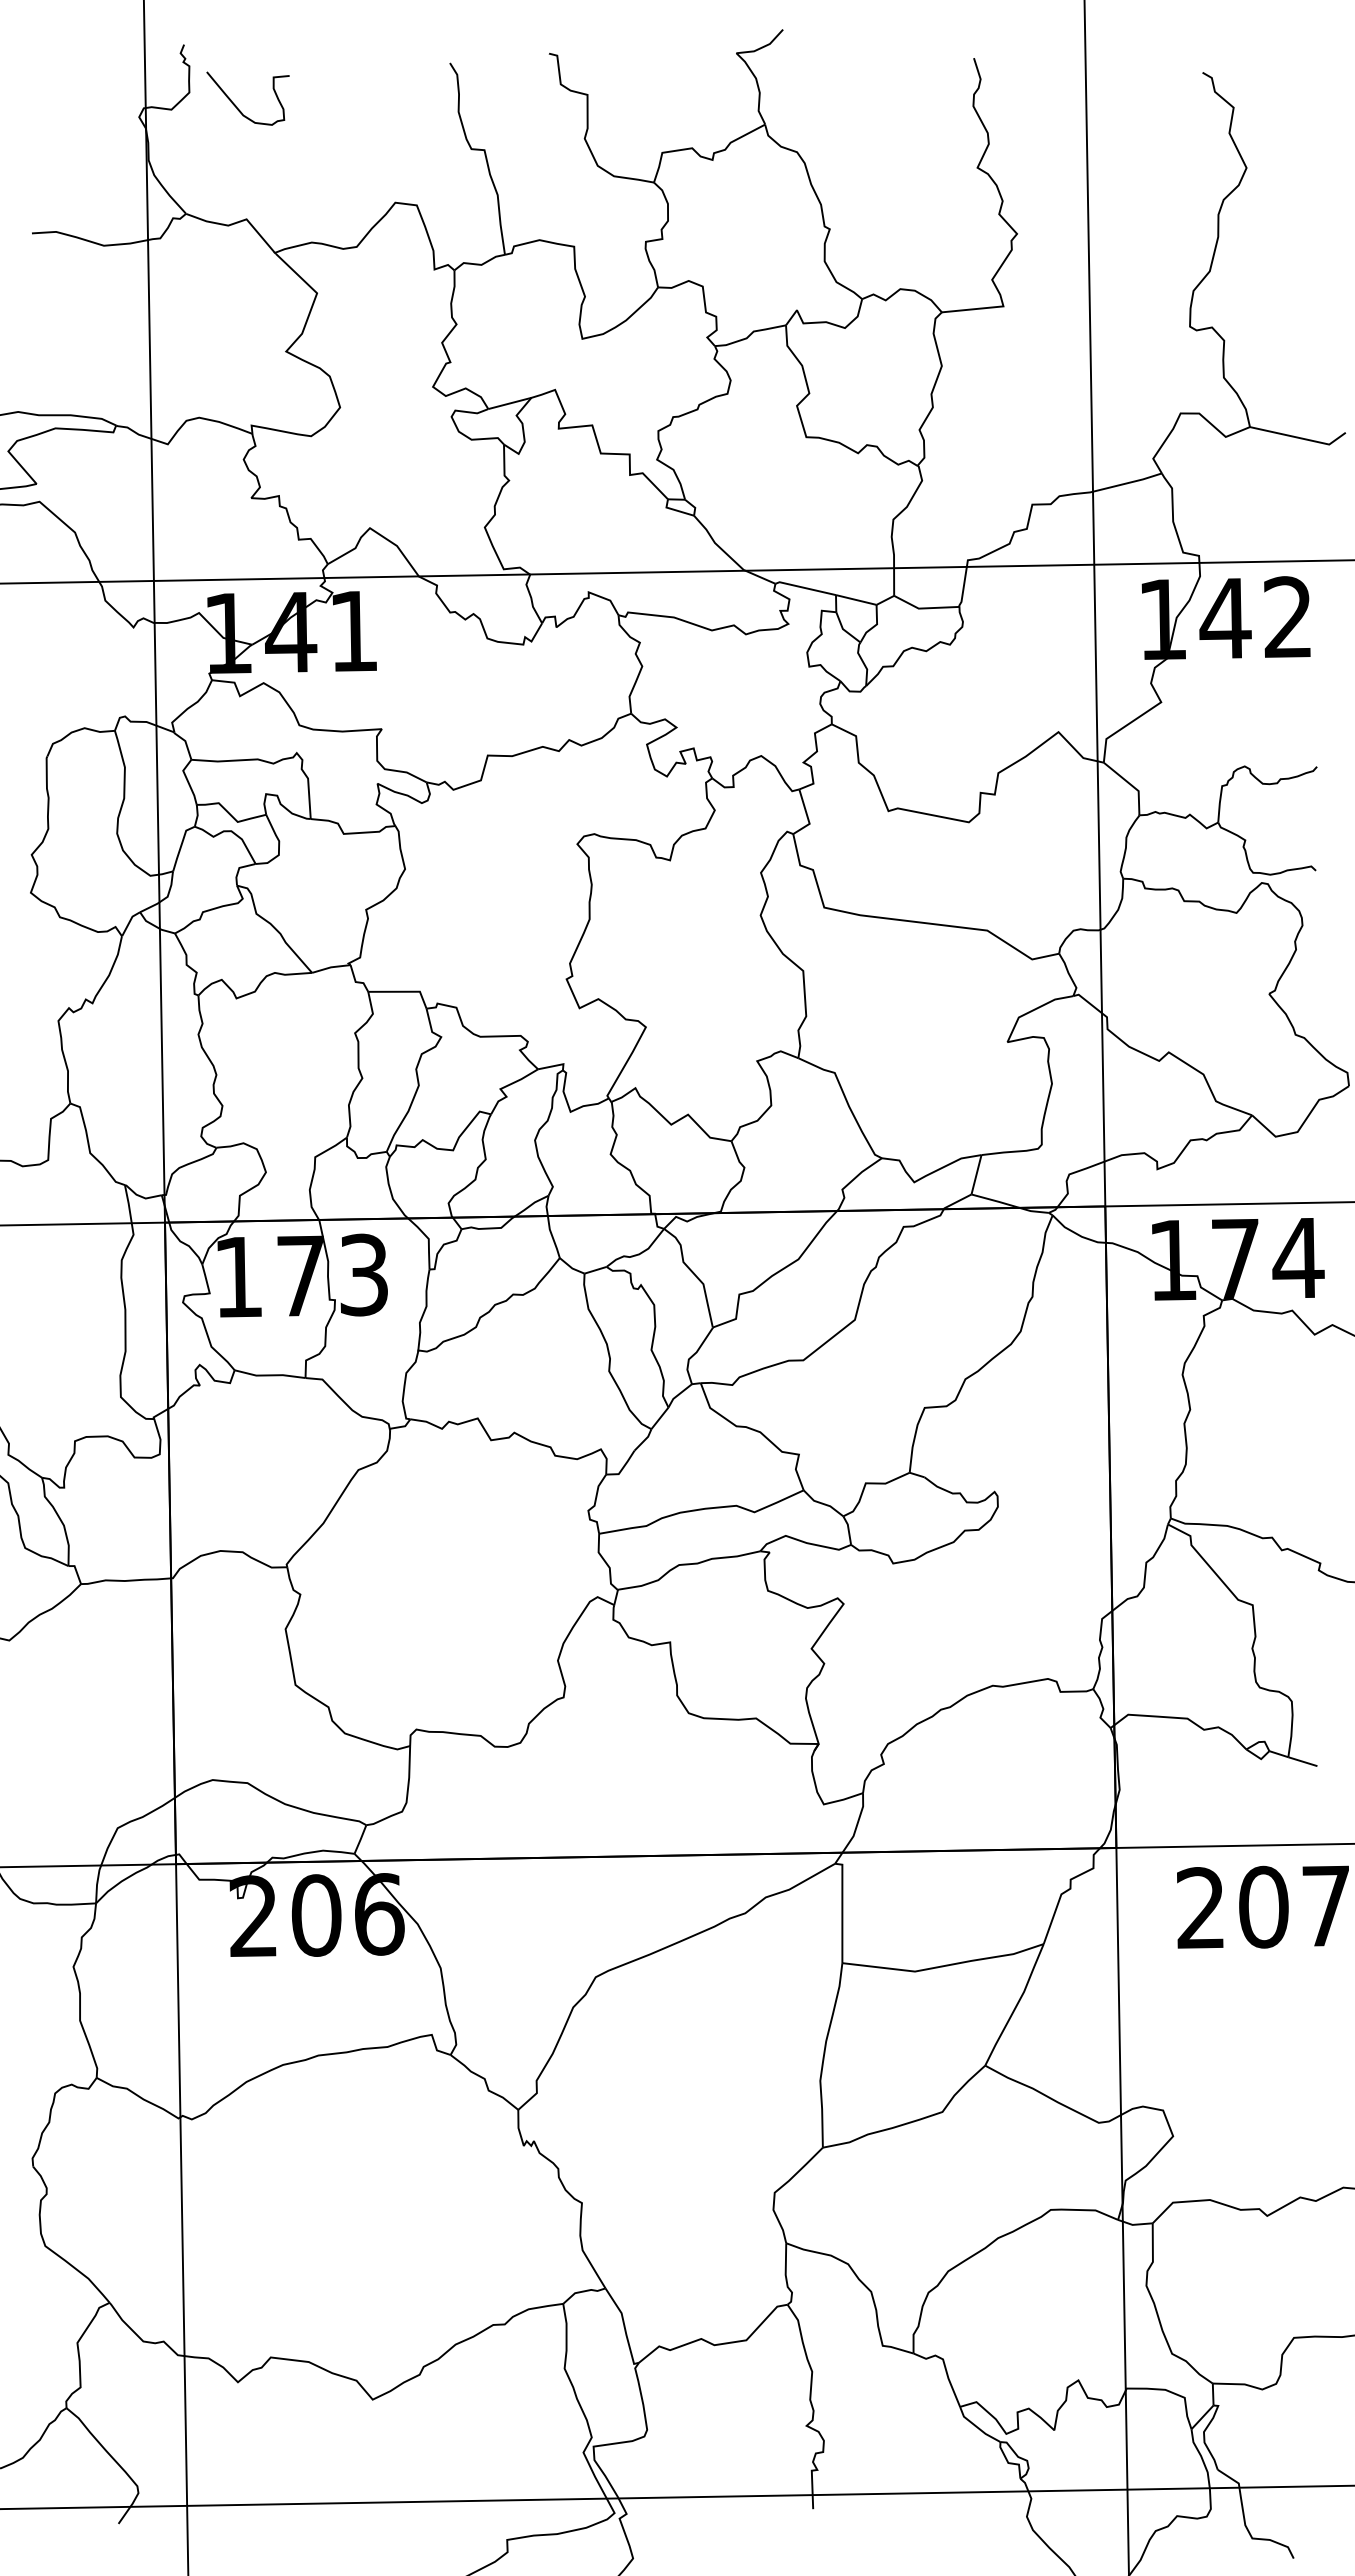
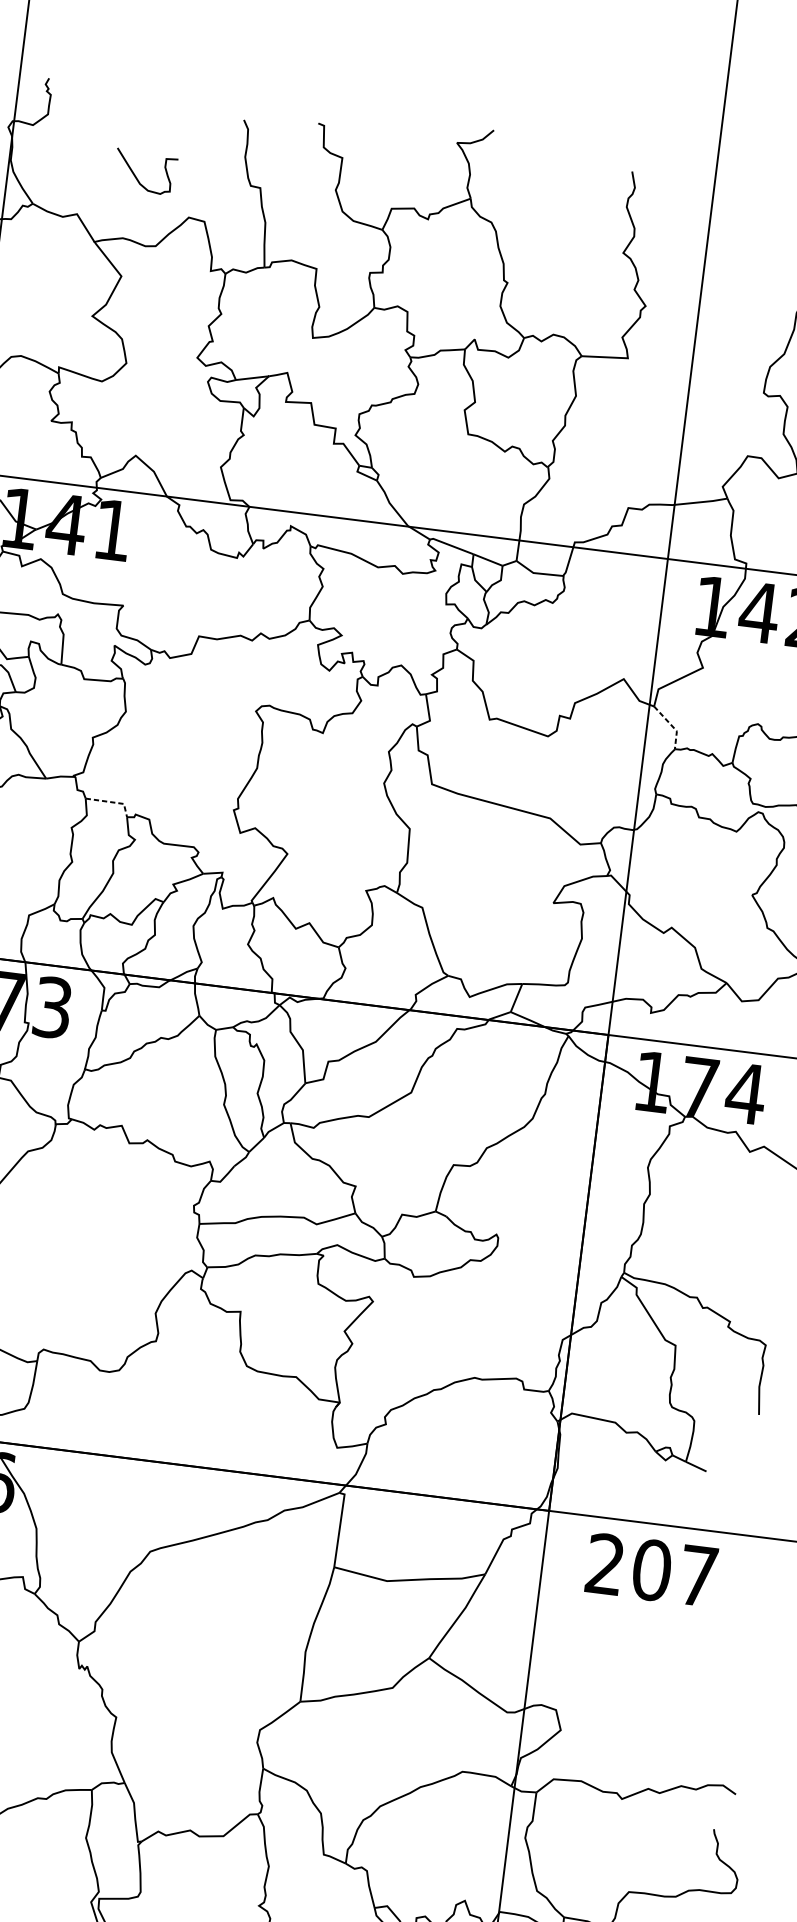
curve: (236, 105) -> (136, 175), moved
line: (1131, 785) -> (672, 726), solid -> dashed
line: (404, 991) -> (112, 802), solid -> dashed

